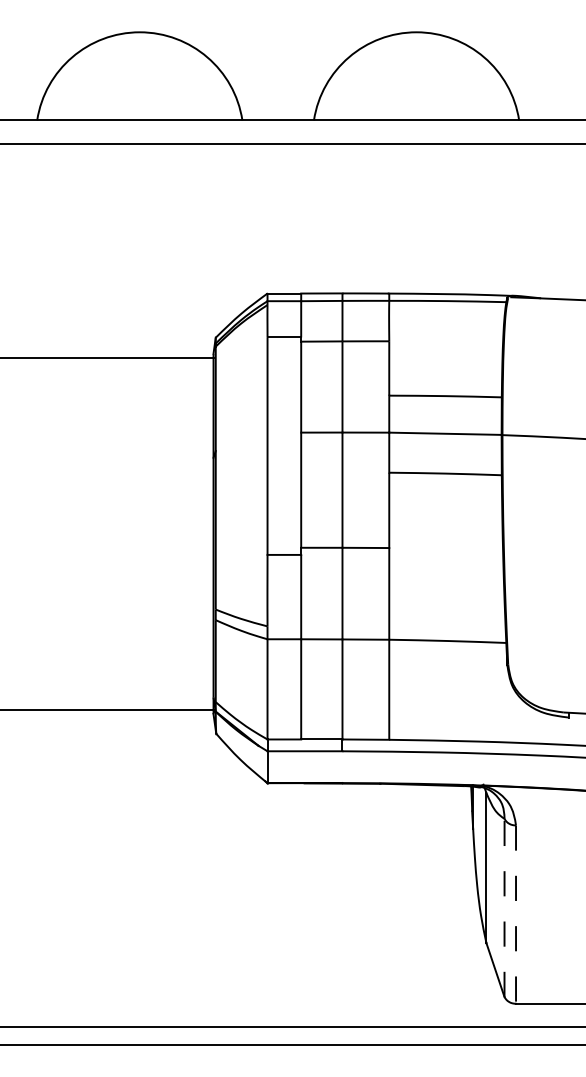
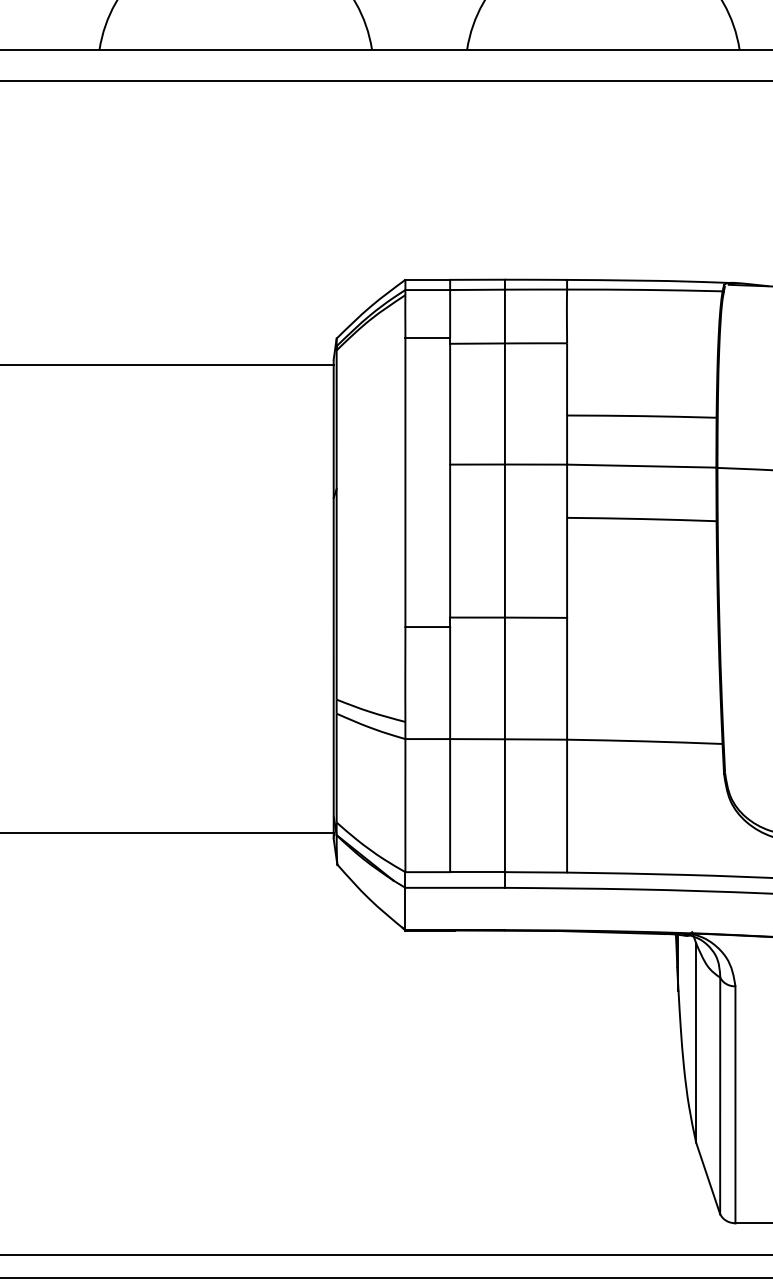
line: (504, 907) -> (720, 1095), dashed -> solid
line: (516, 915) -> (736, 1105), dashed -> solid

